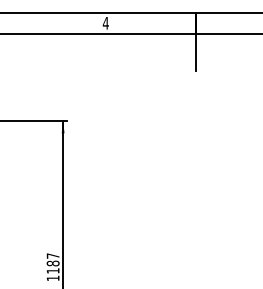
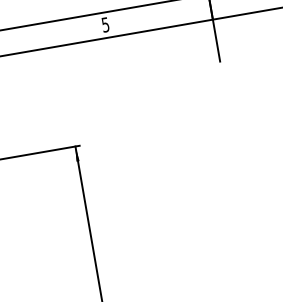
text: (105, 23) -> (105, 25), 4 -> 5

